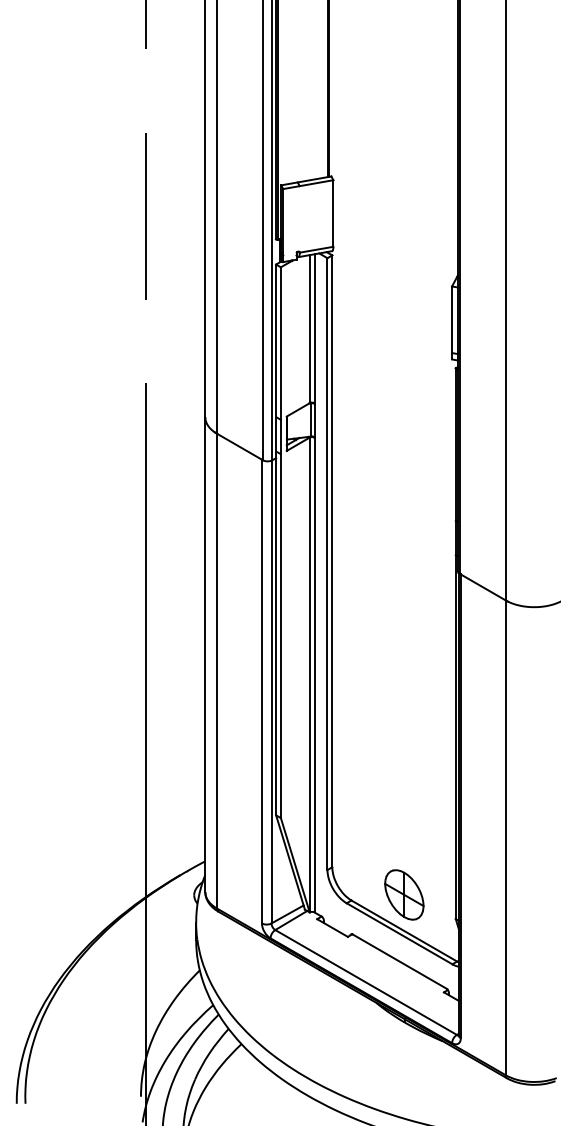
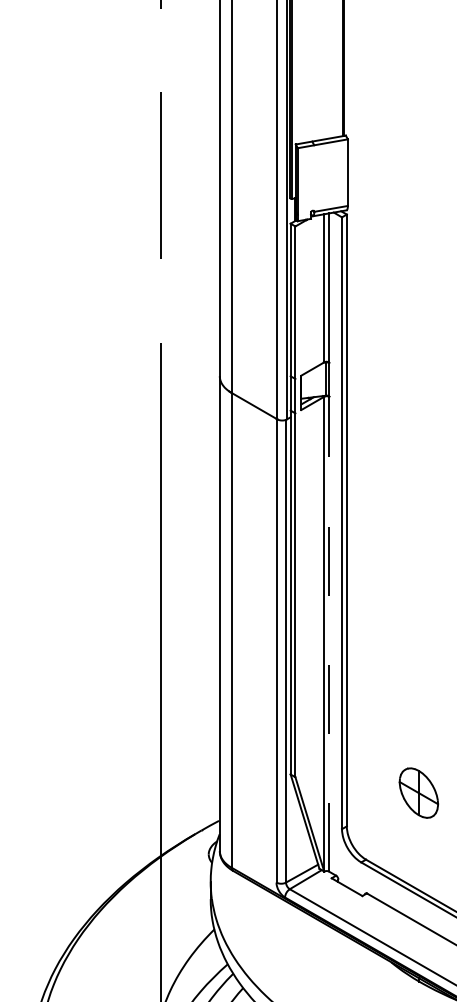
line: (314, 674) -> (329, 633), solid -> dashed
part: (404, 894) -> (419, 792), moved

